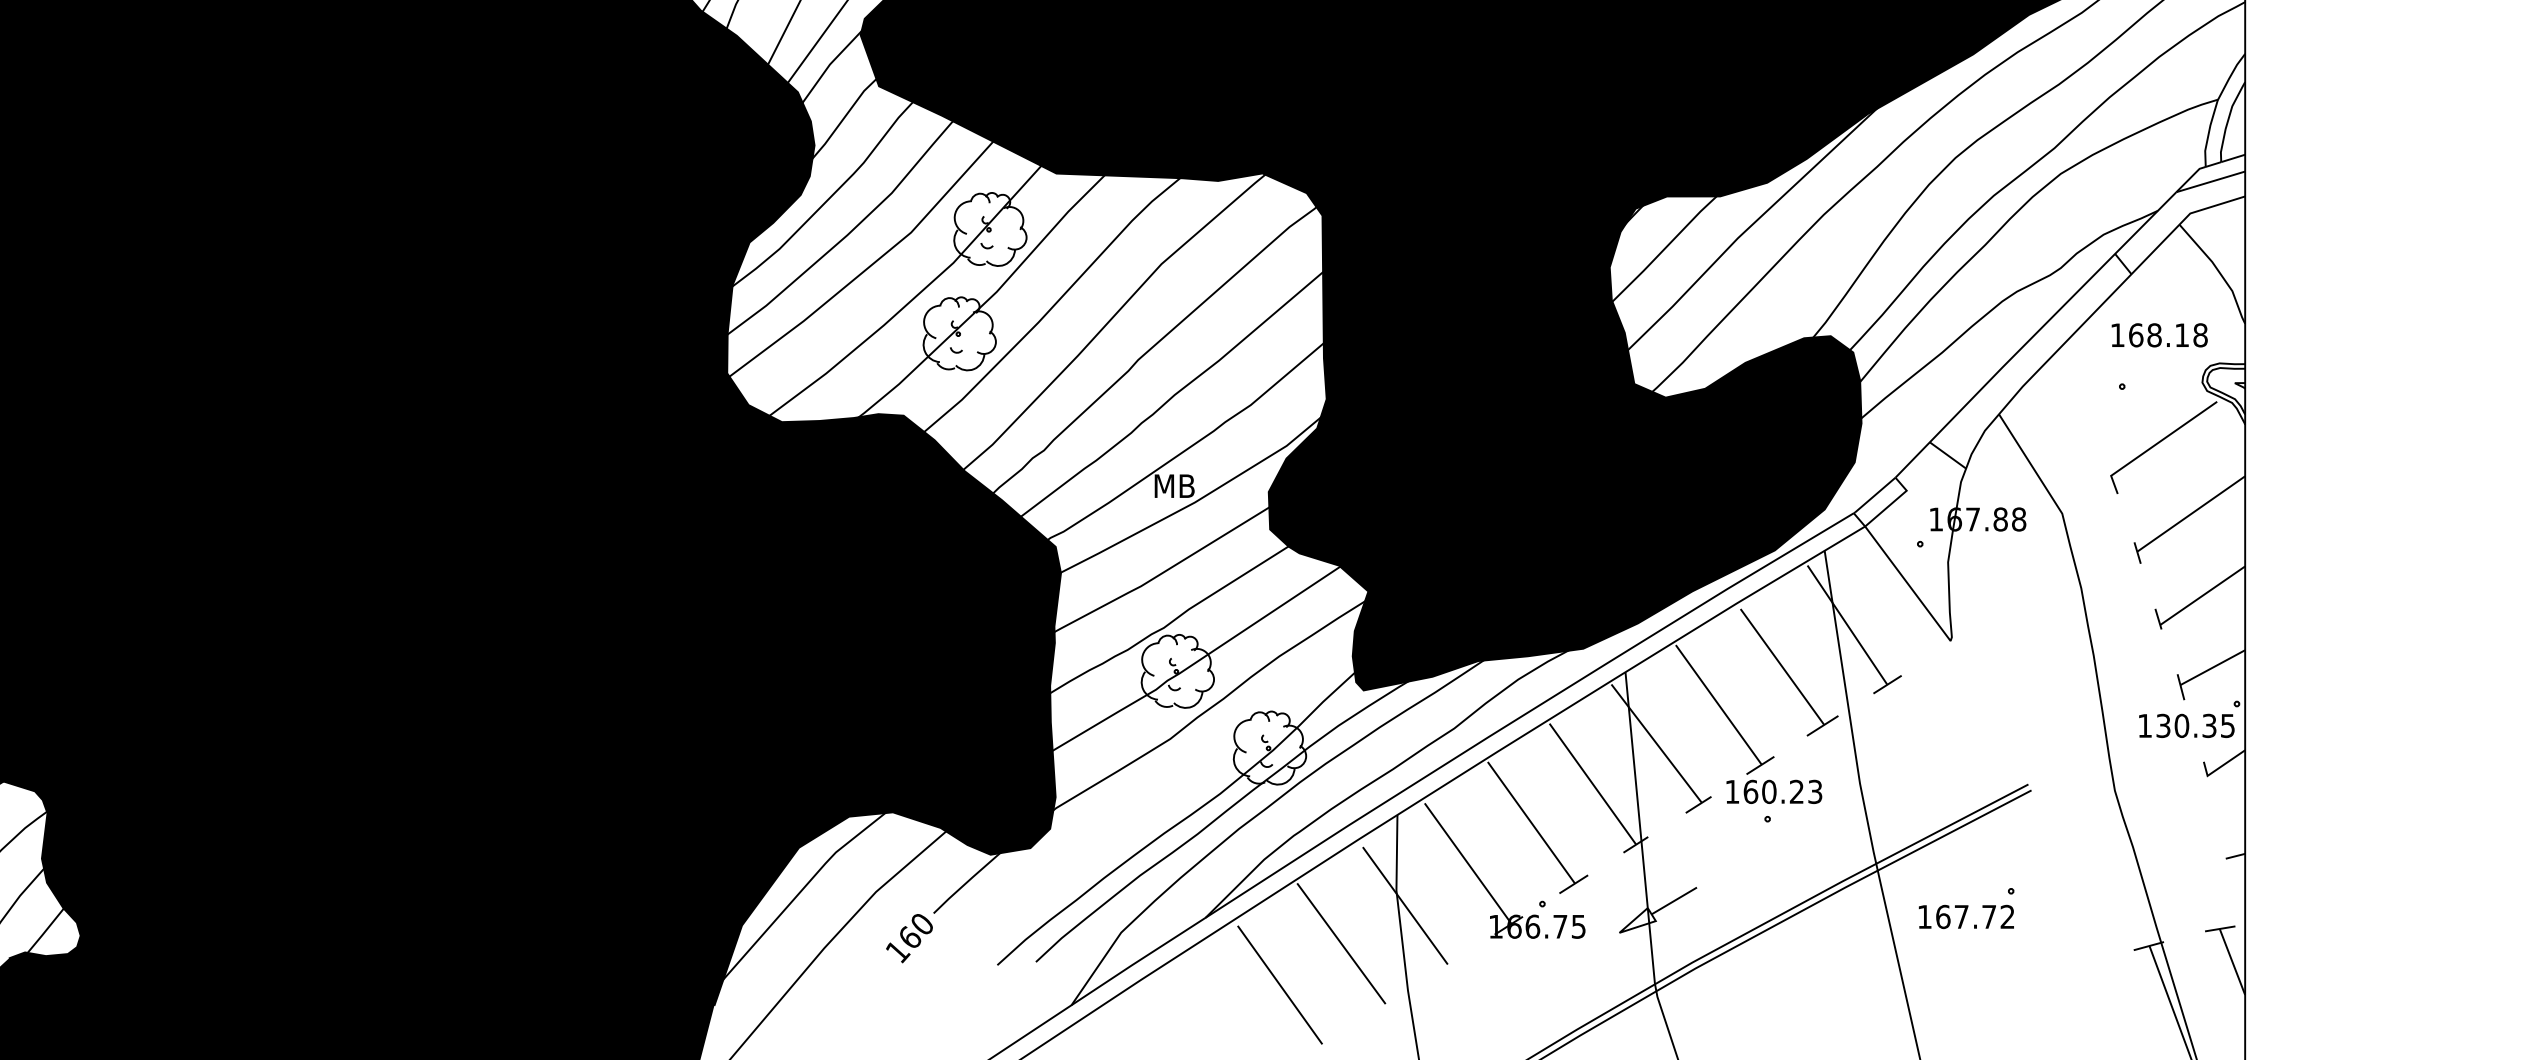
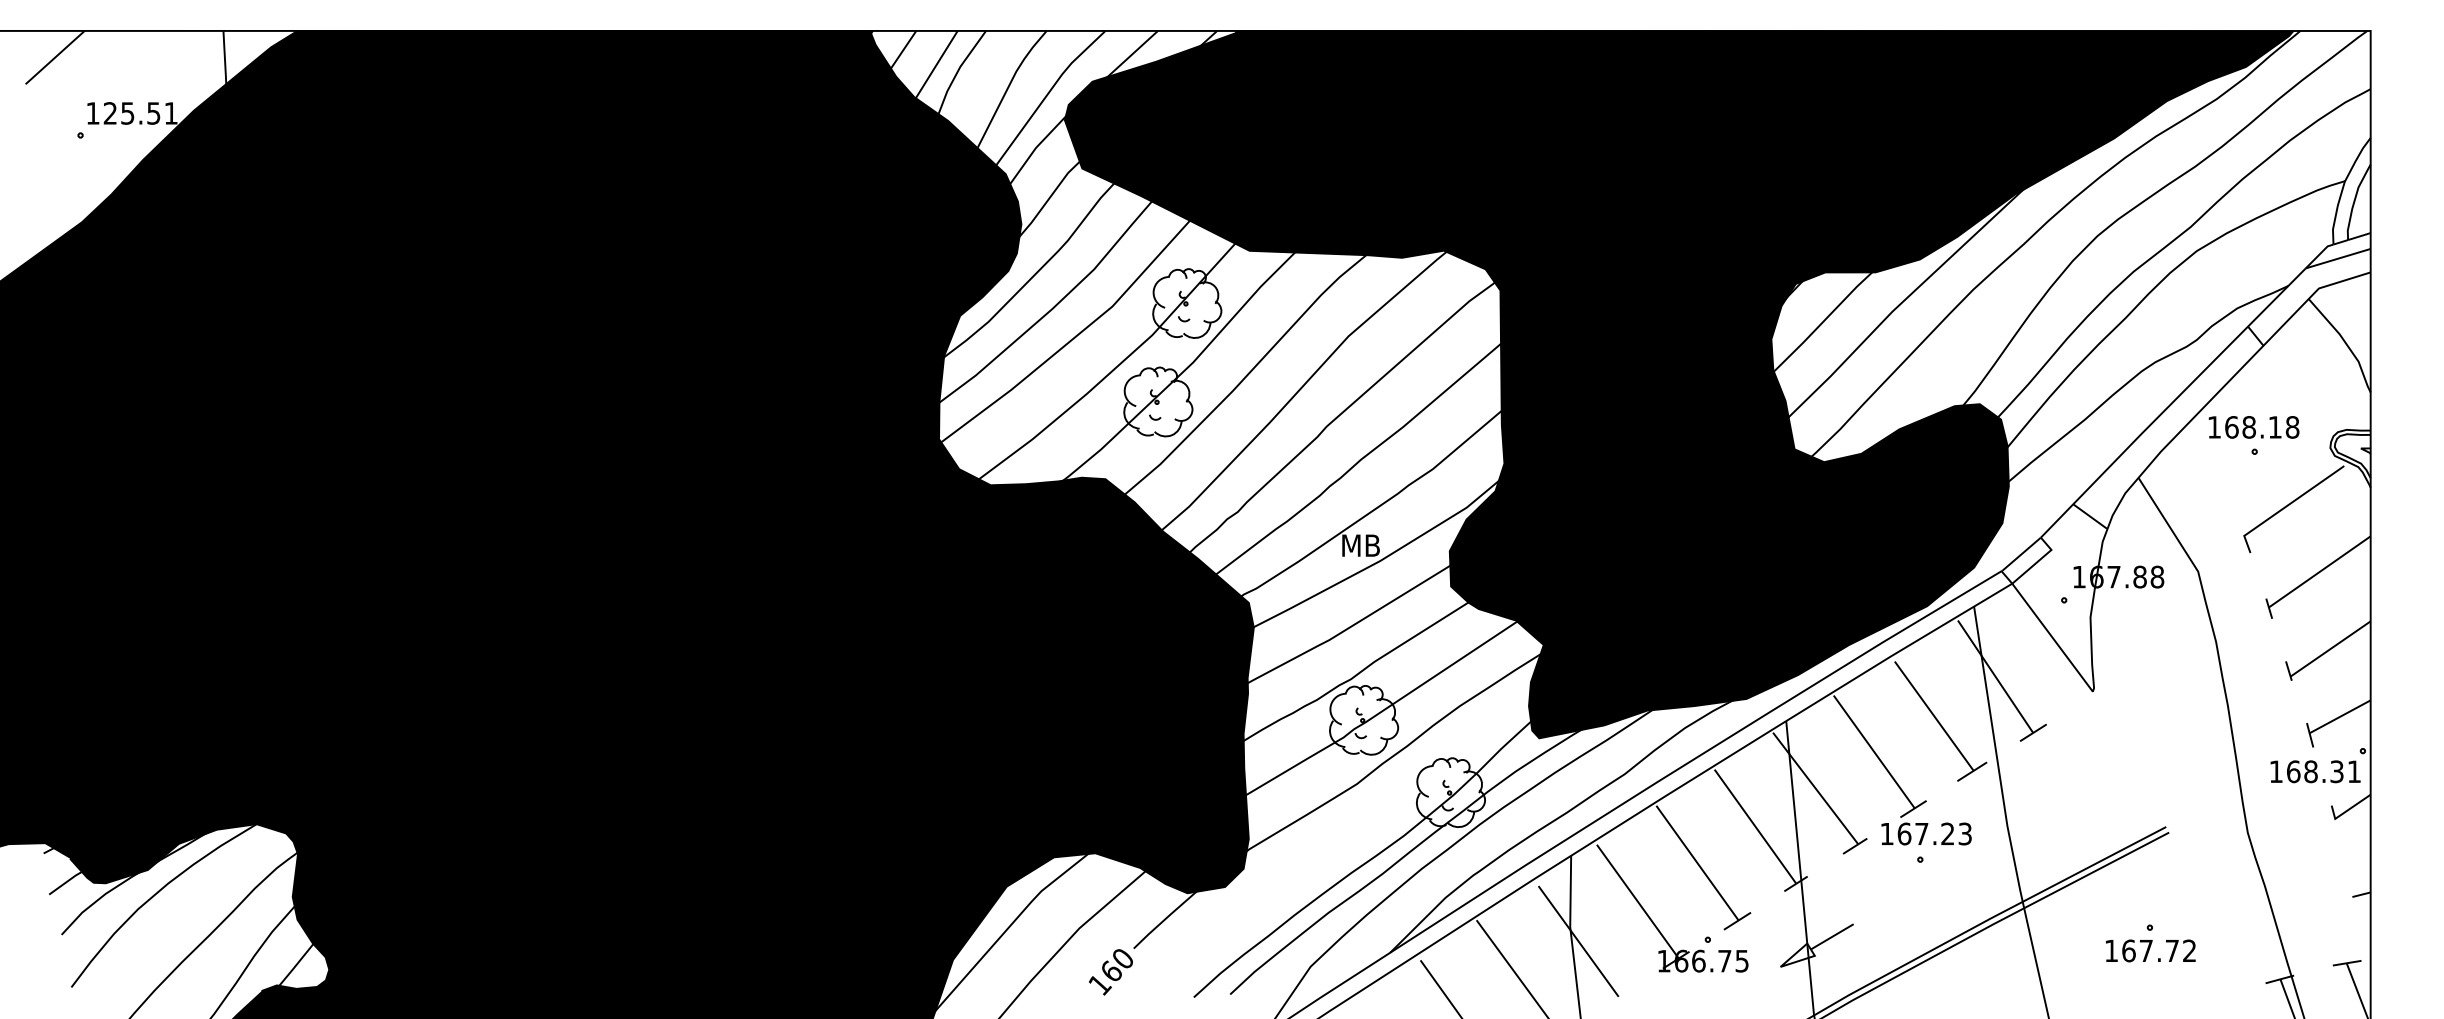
text: (2159, 335) -> (2253, 427), moved
text: (2195, 725) -> (2323, 771), 130.35 -> 168.31
text: (1768, 791) -> (1921, 833), 160.23 -> 167.23
text: (1966, 916) -> (2150, 950), moved

